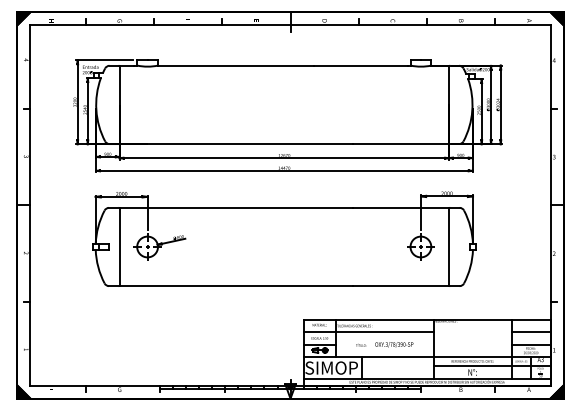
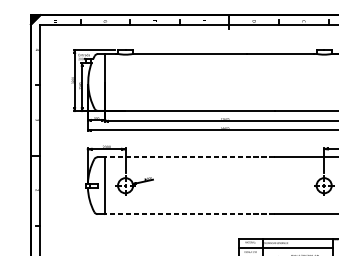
line: (236, 207) -> (190, 157), solid -> dashed
line: (236, 286) -> (190, 214), solid -> dashed

